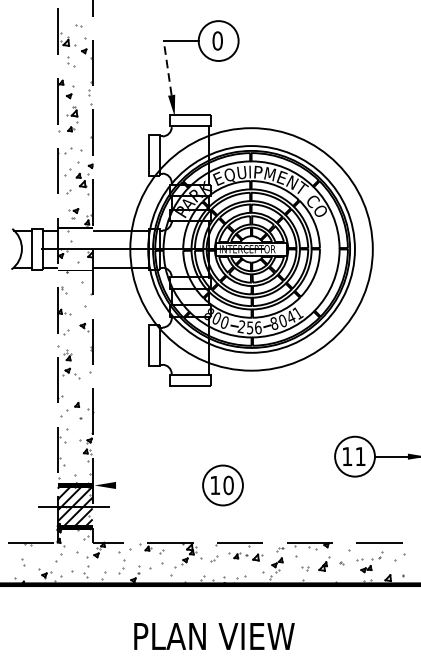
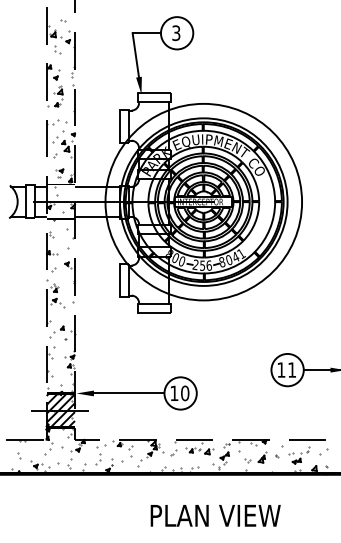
text: (217, 41) -> (176, 33), 0 -> 3
line: (167, 67) -> (135, 54), dashed -> solid
line: (158, 485) -> (128, 393), added
text: (214, 636) -> (215, 515), moved

